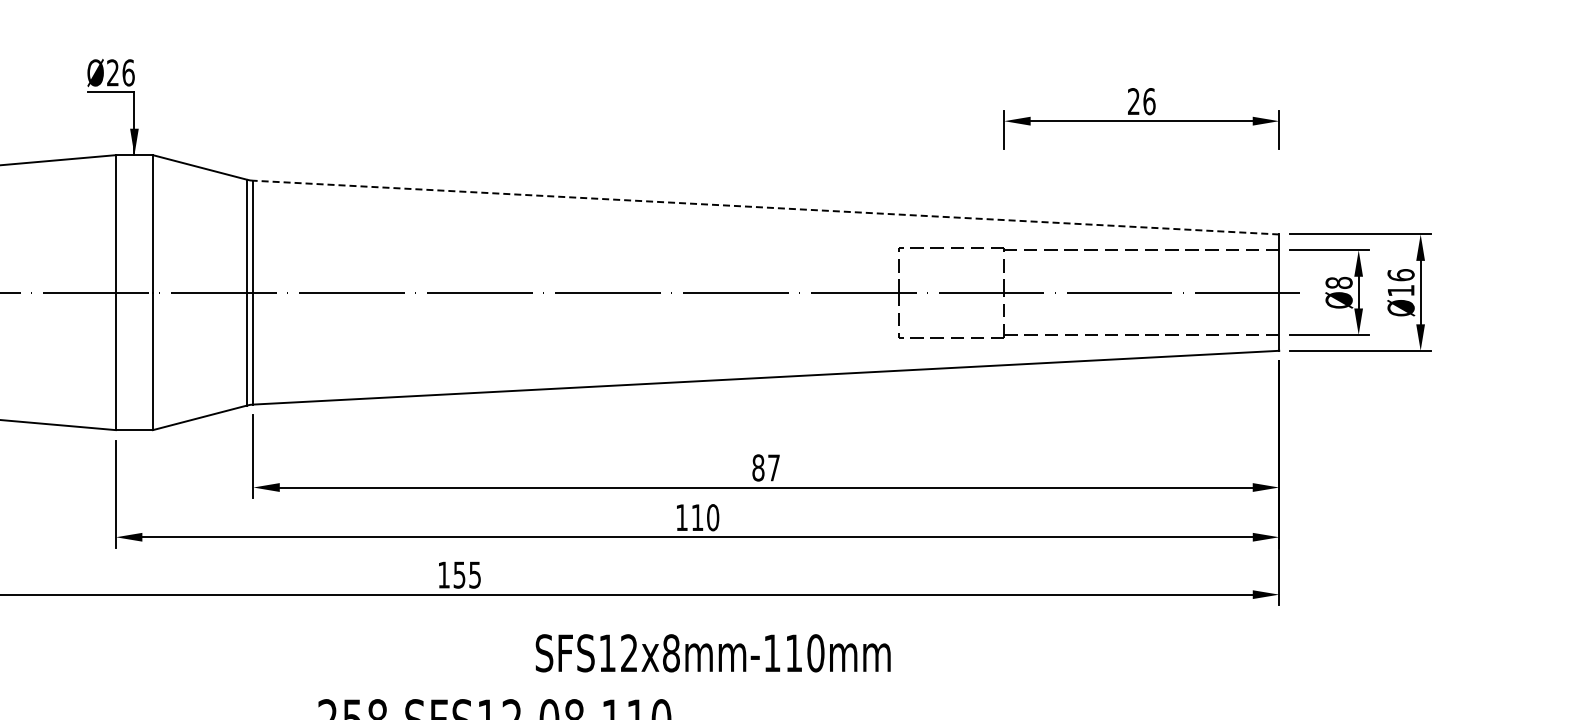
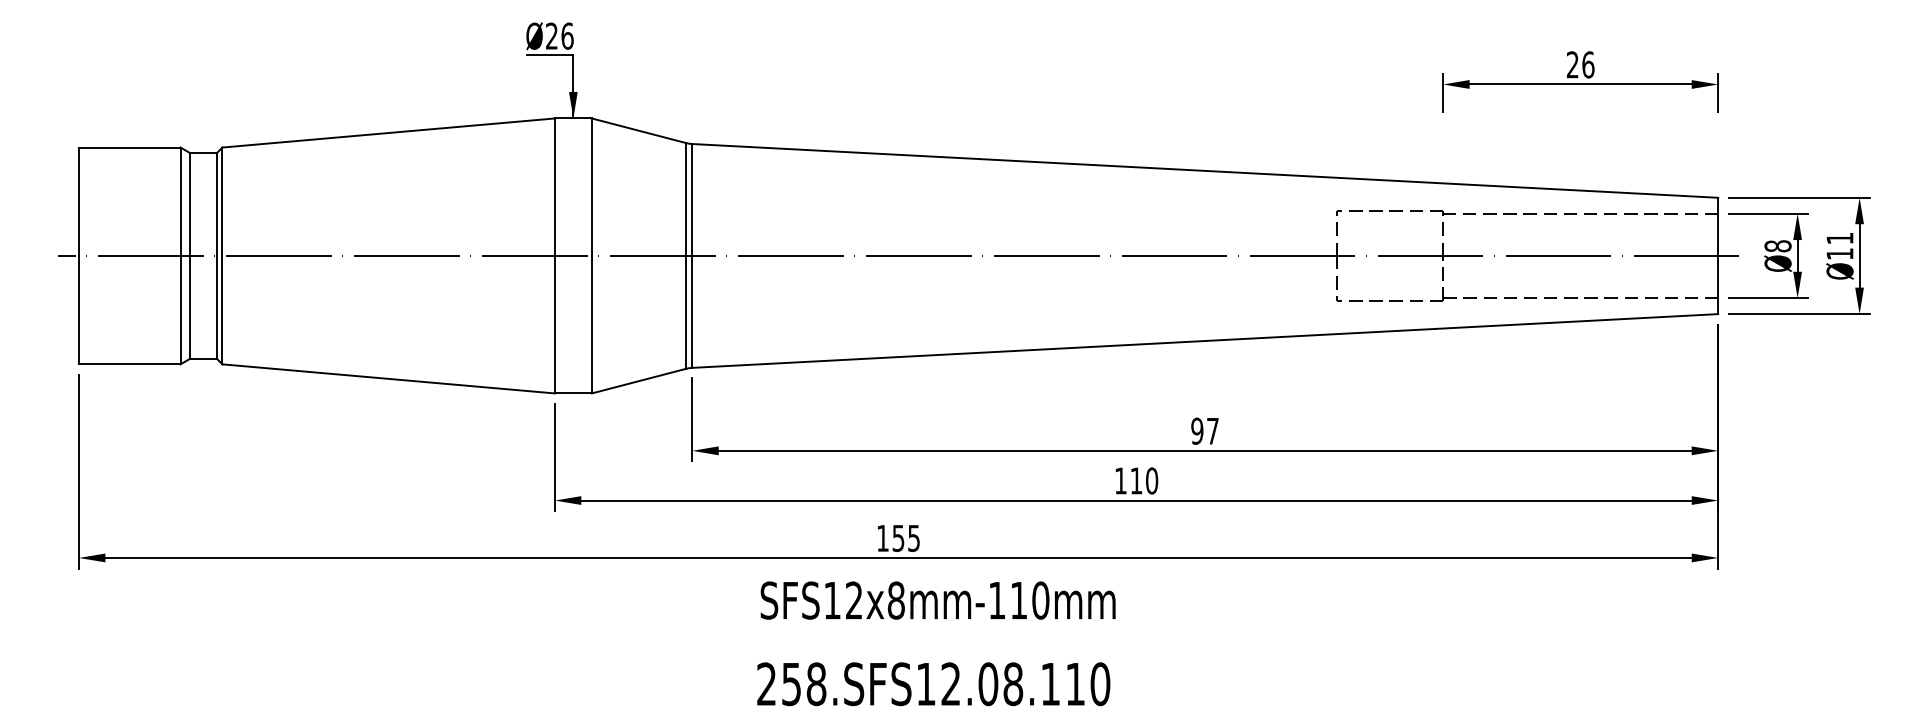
line: (766, 207) -> (1205, 170), dashed -> solid
text: (1400, 275) -> (1839, 238), Ø16 -> Ø11
text: (758, 467) -> (1197, 430), 87 -> 97
text: (712, 653) -> (937, 600), moved

